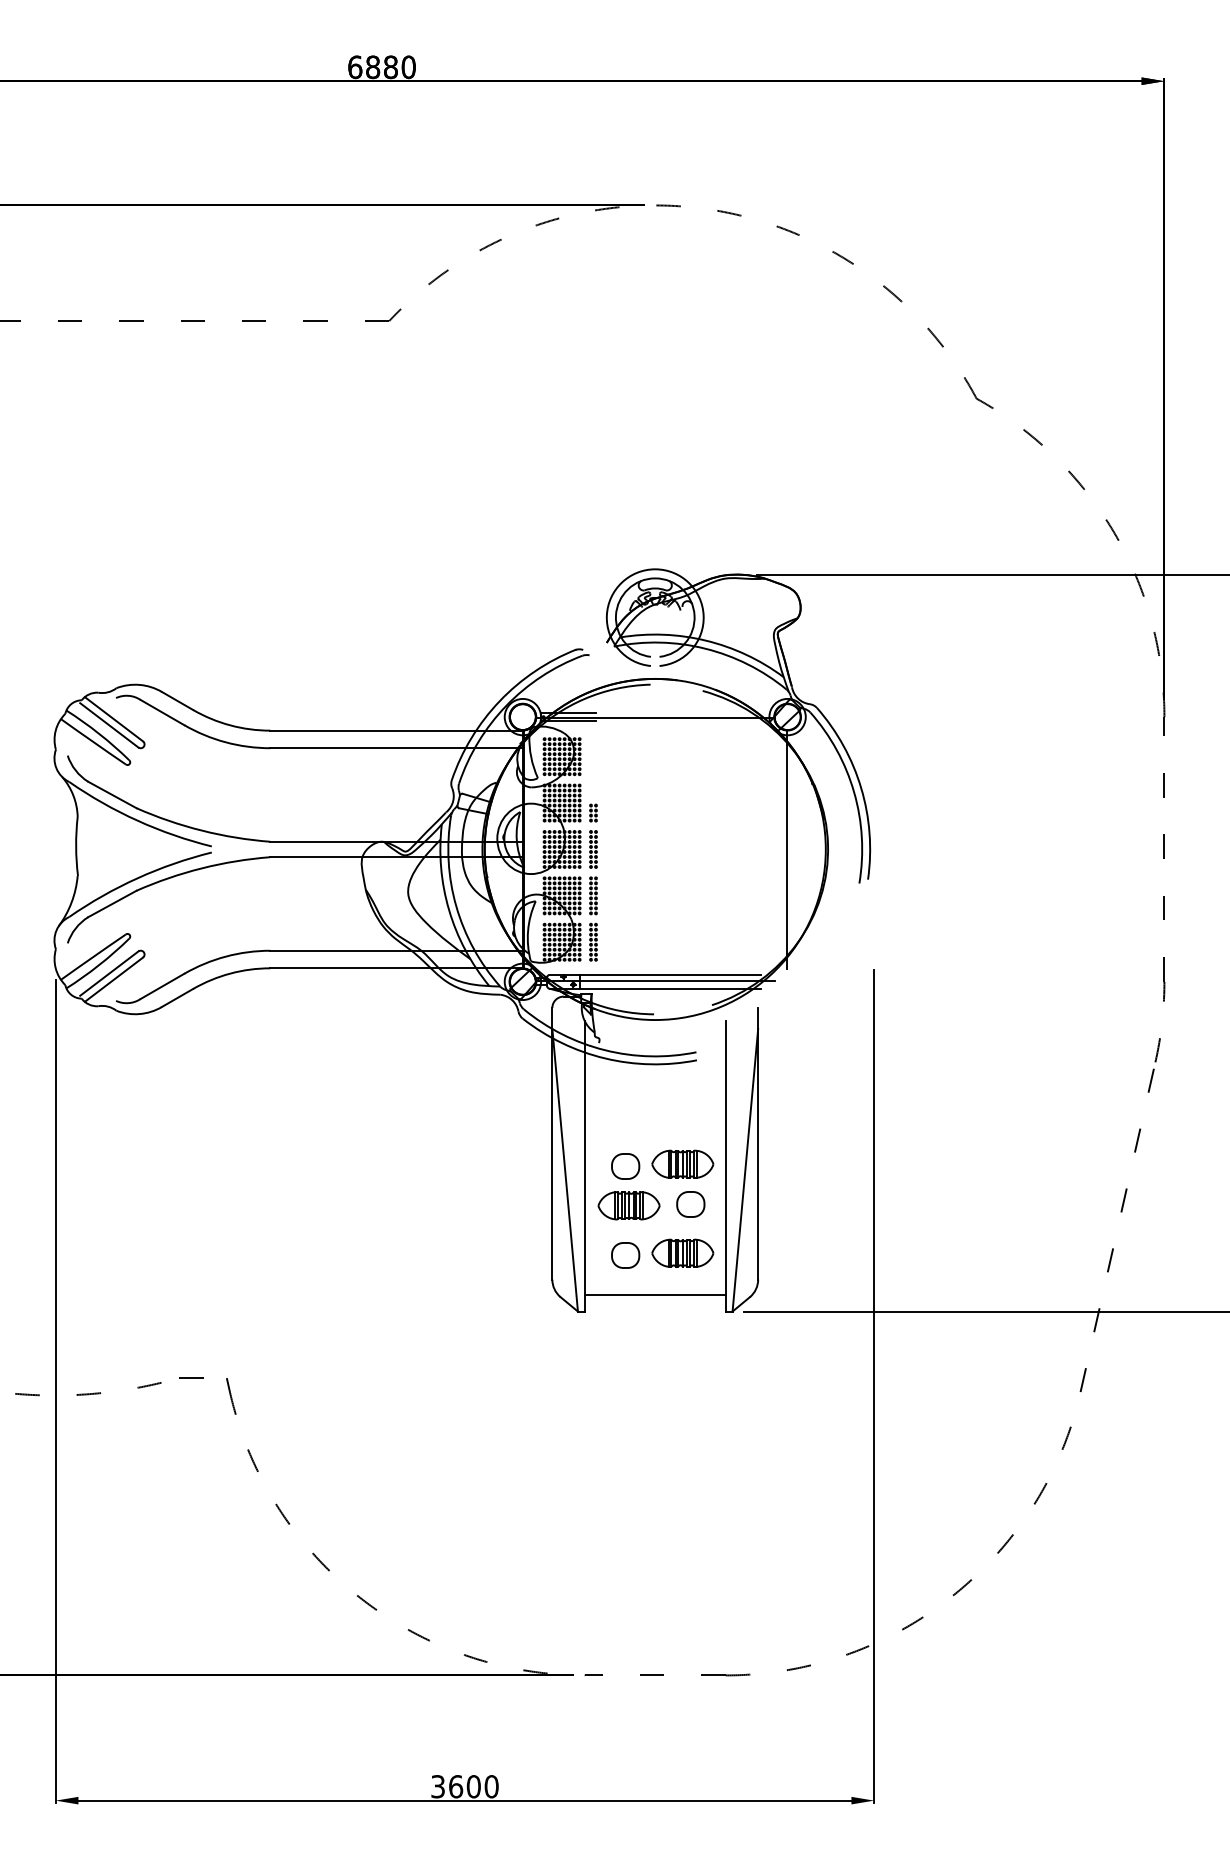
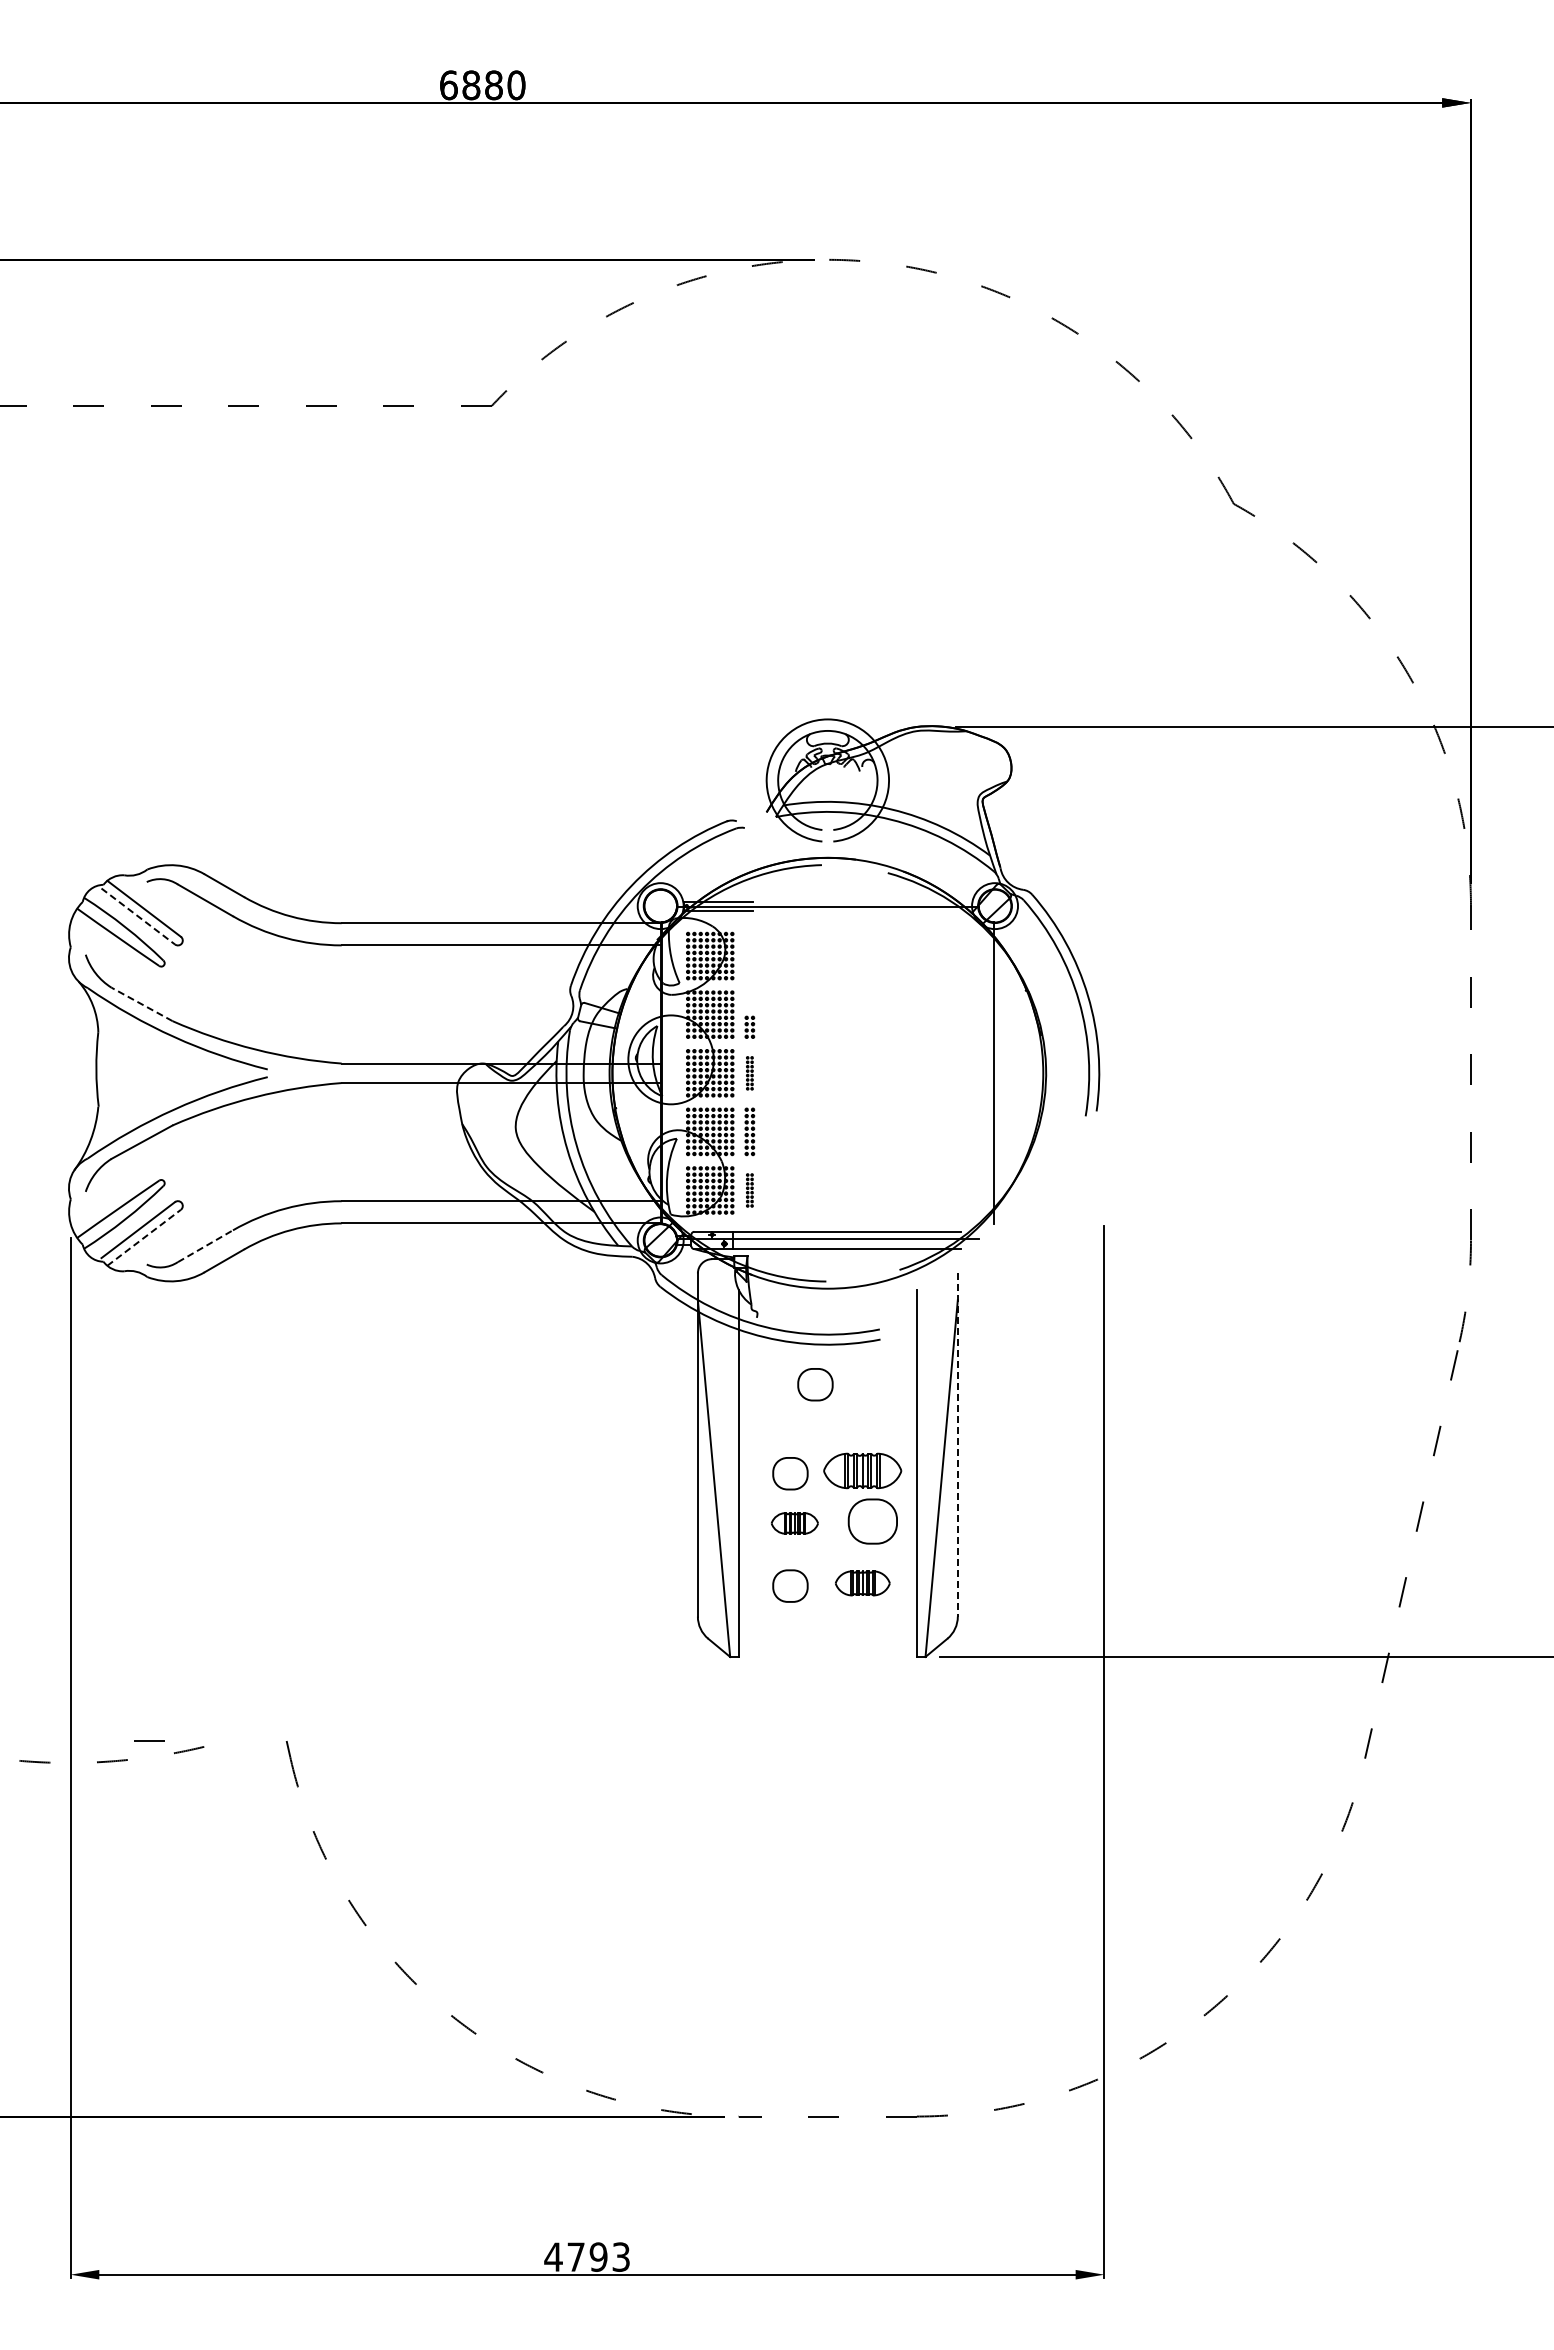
line: (109, 725) -> (138, 916), solid -> dashed
line: (112, 795) -> (142, 1004), solid -> dashed
part: (593, 849) -> (749, 1073), size x0.7
part: (593, 942) -> (749, 1190), size x0.7
line: (114, 979) -> (144, 1237), solid -> dashed
line: (162, 986) -> (205, 1246), solid -> dashed
part: (645, 1095) -> (815, 1384), added
line: (757, 1144) -> (957, 1445), solid -> dashed
part: (690, 1204) -> (872, 1521), size x1.4
part: (628, 1205) -> (794, 1523), size x0.6
part: (682, 1253) -> (862, 1583), size x0.7
line: (654, 1294) -> (827, 1635), removed
line: (191, 1377) -> (149, 1740), moved
text: (464, 1786) -> (587, 2256), 3600 -> 4793

